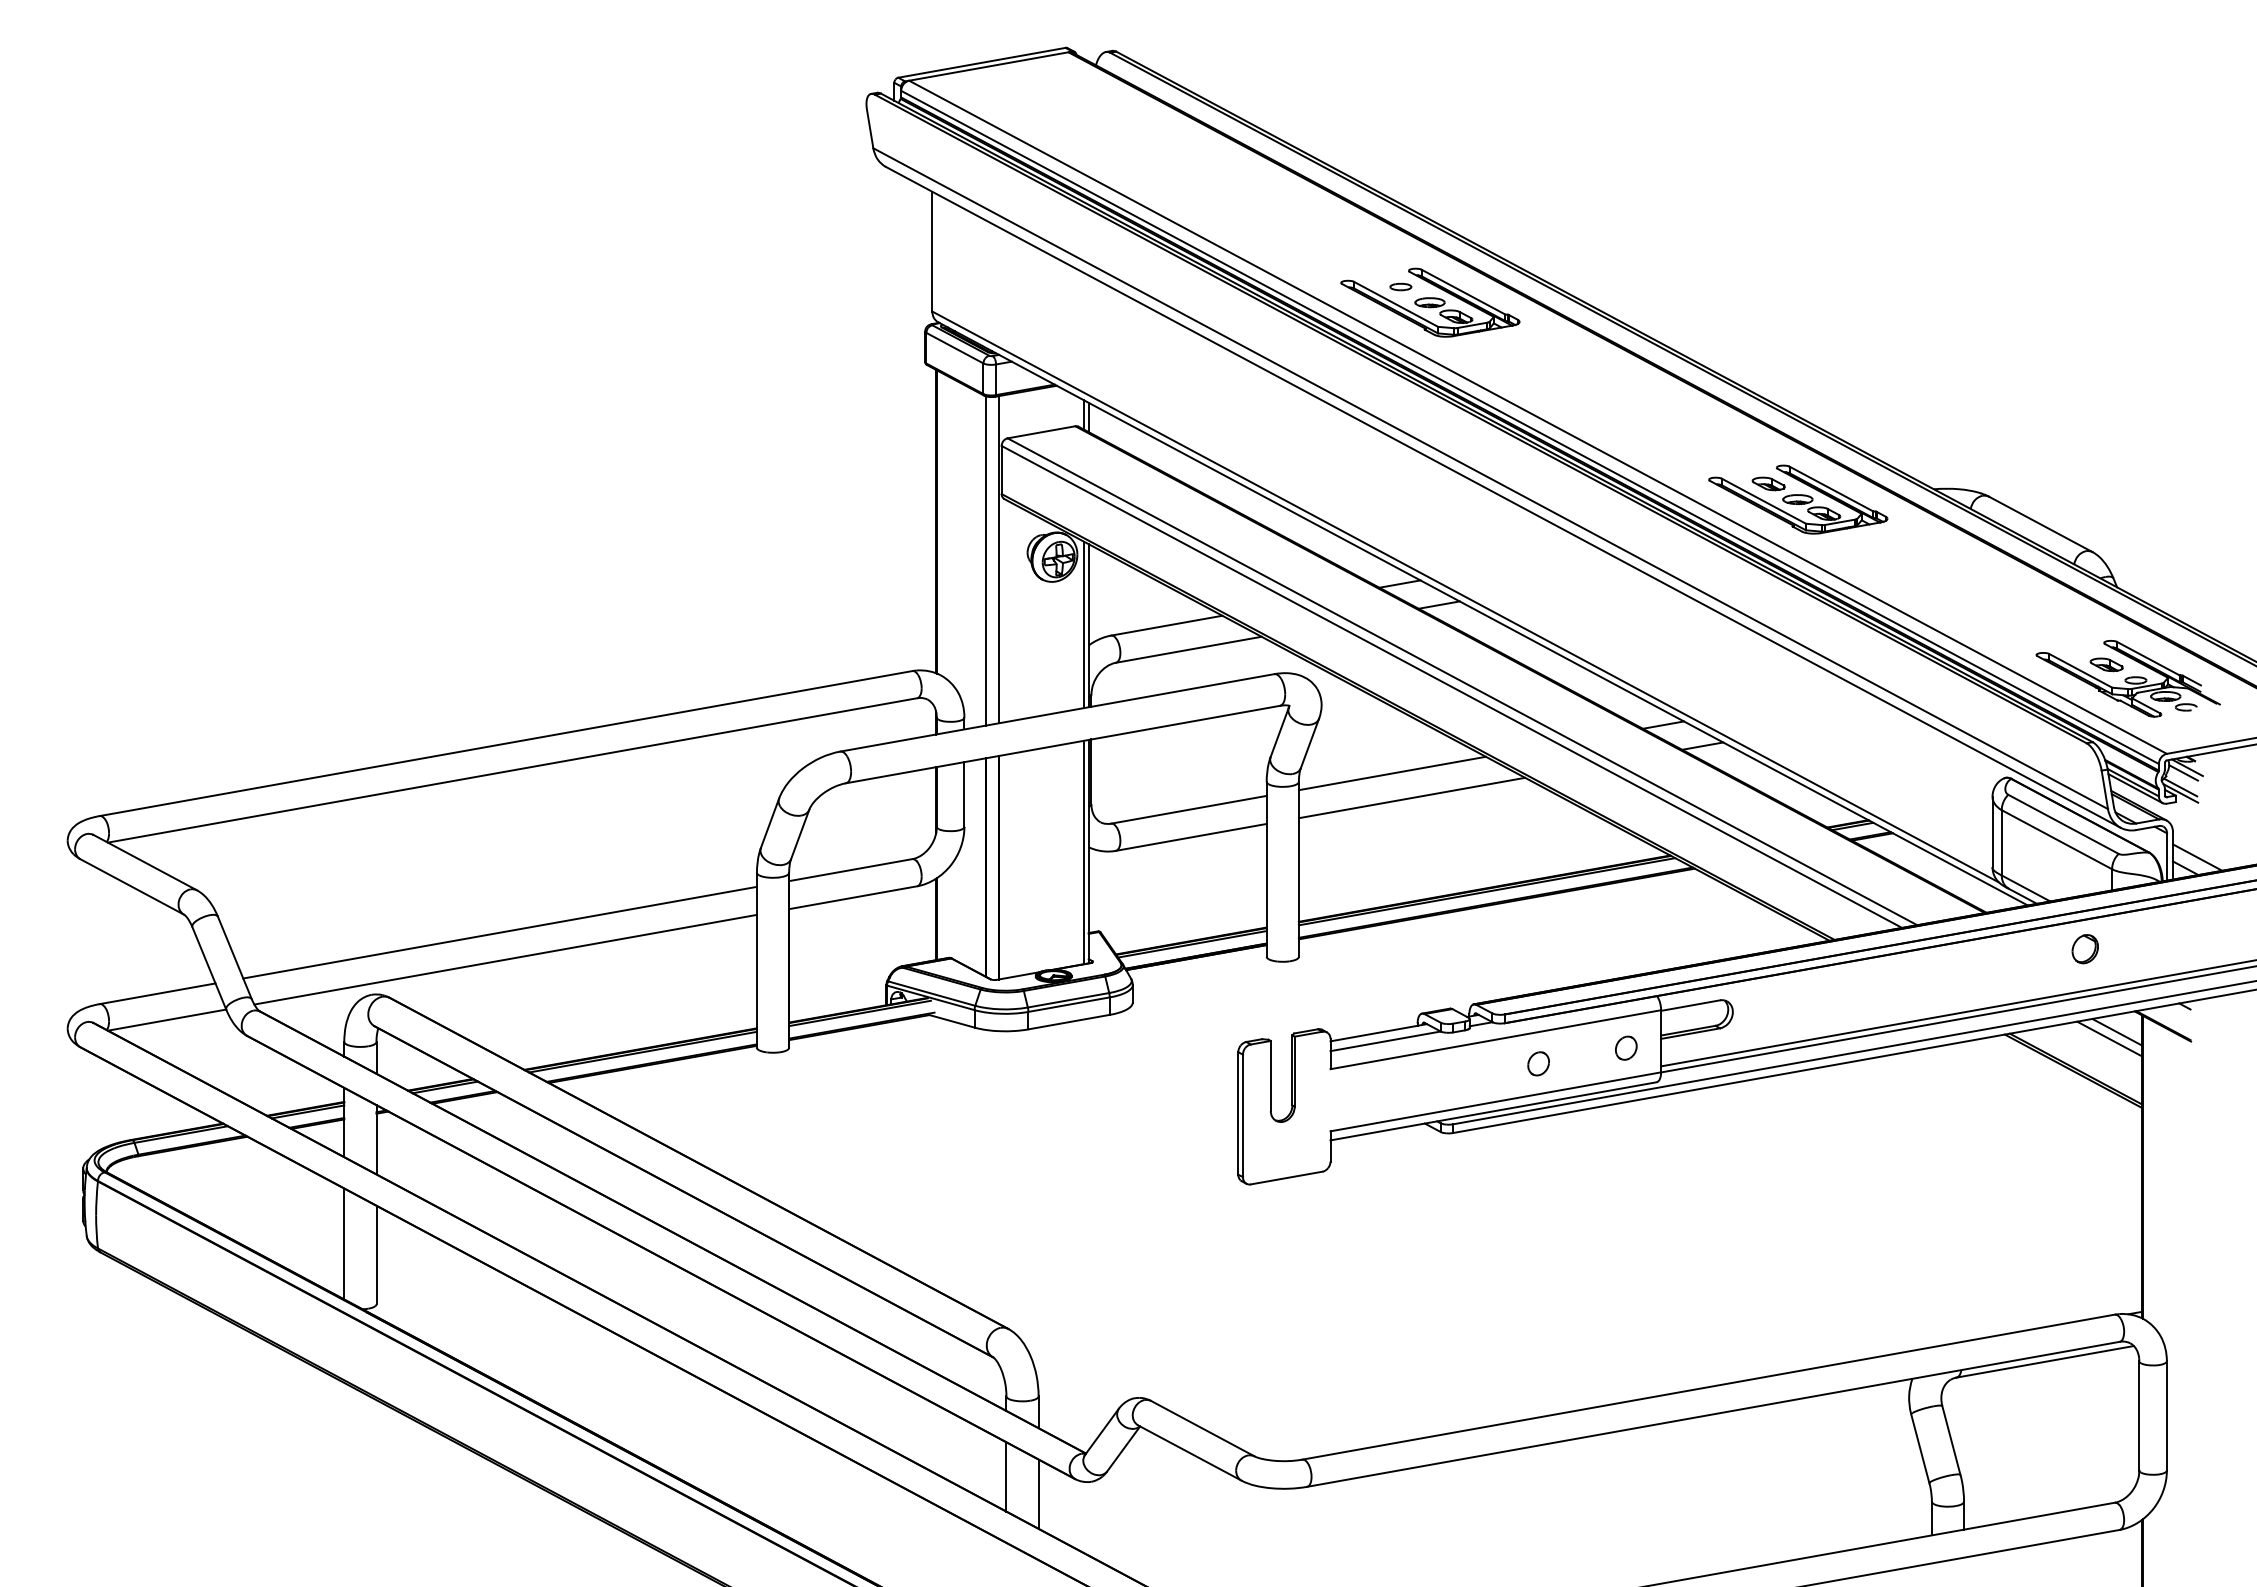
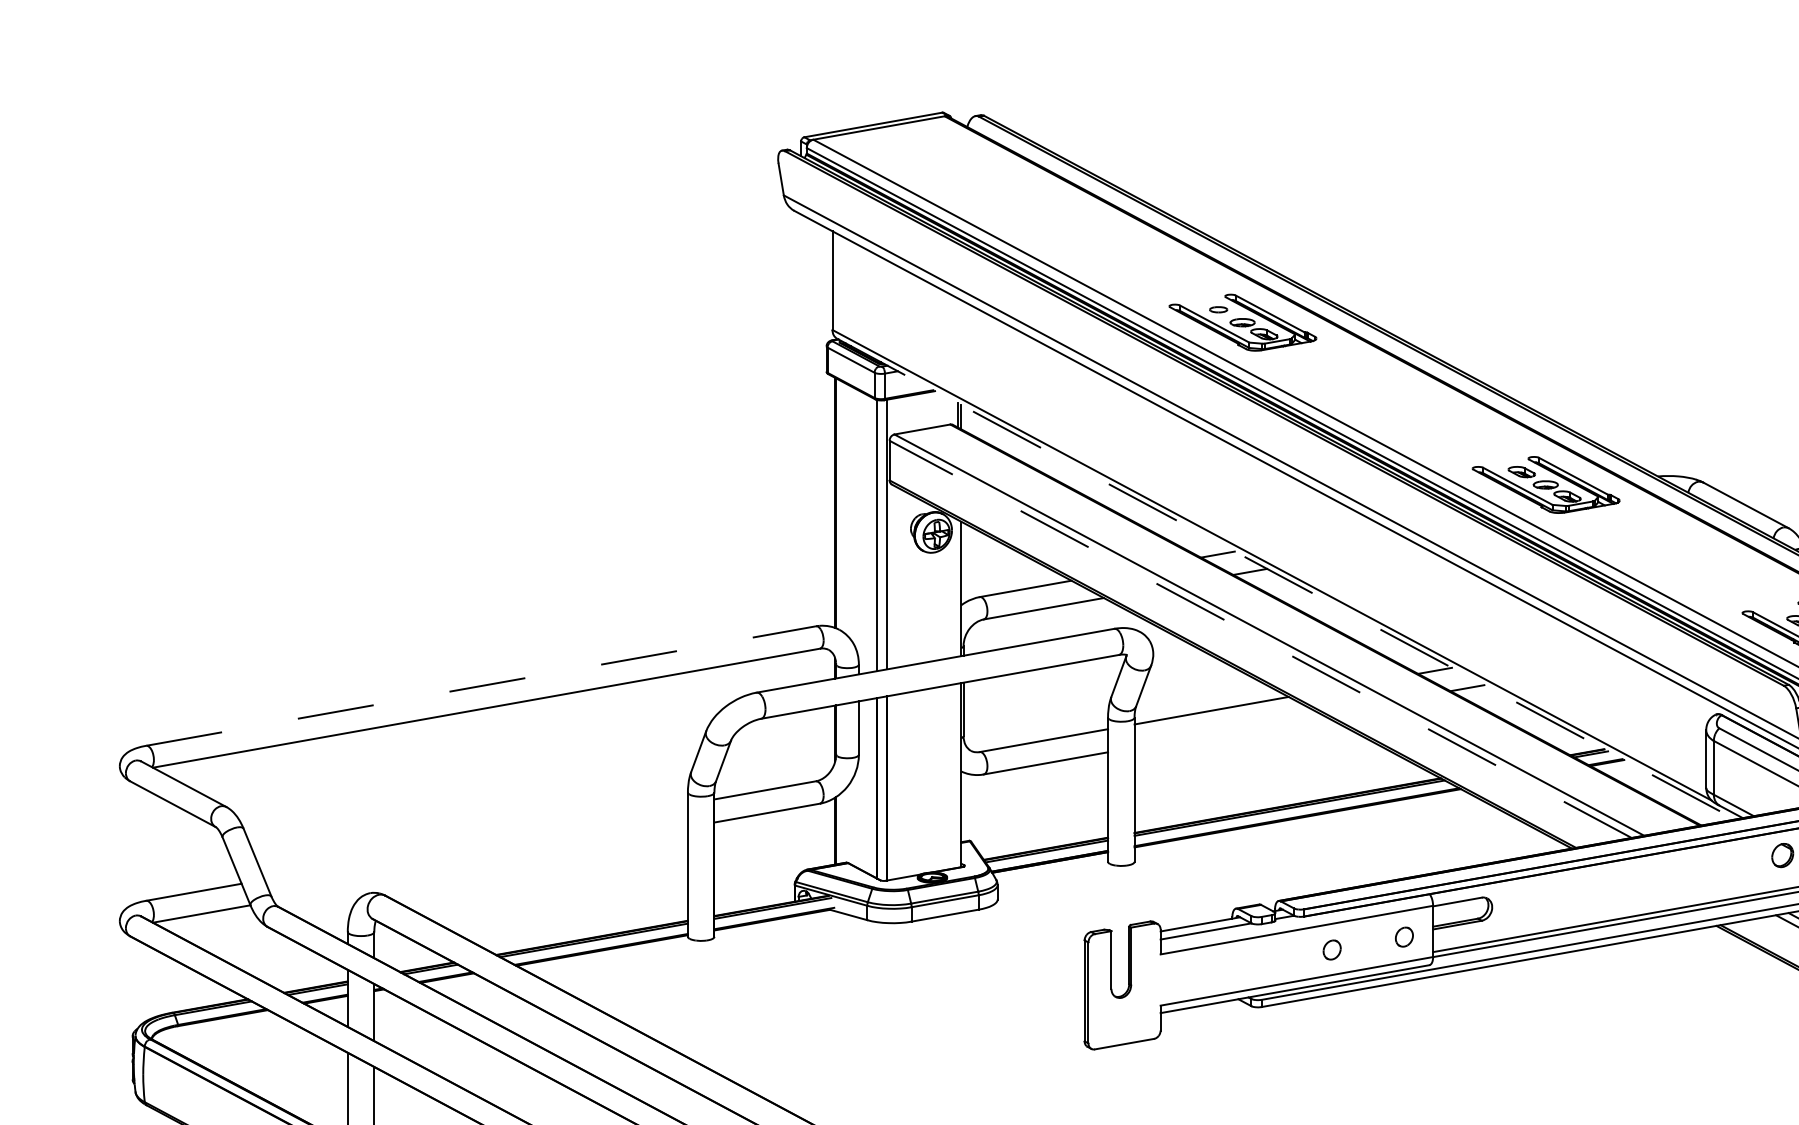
line: (1483, 613) -> (1286, 578), solid -> dashed
line: (1084, 624) -> (957, 587), removed
line: (1451, 686) -> (1260, 639), solid -> dashed
line: (506, 743) -> (481, 685), solid -> dashed
line: (1411, 797) -> (1227, 730), removed
line: (1084, 852) -> (957, 775), removed
line: (499, 932) -> (475, 841), removed
line: (505, 959) -> (480, 864), removed

